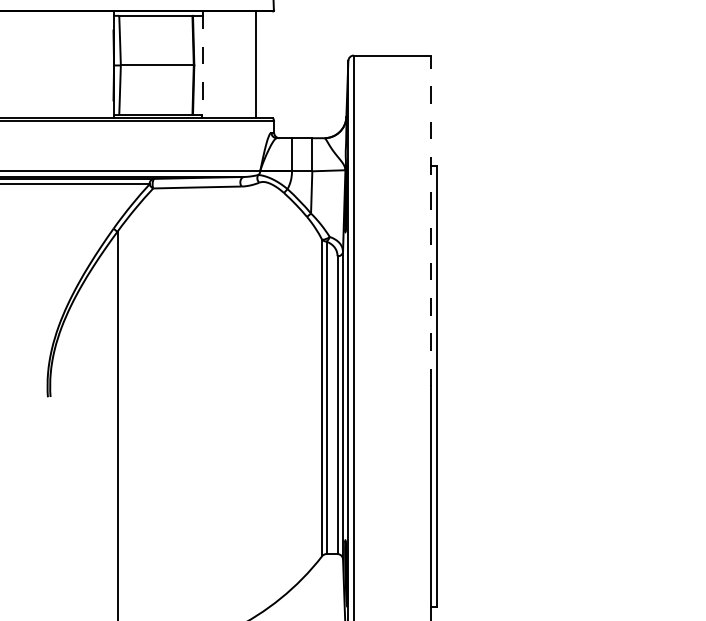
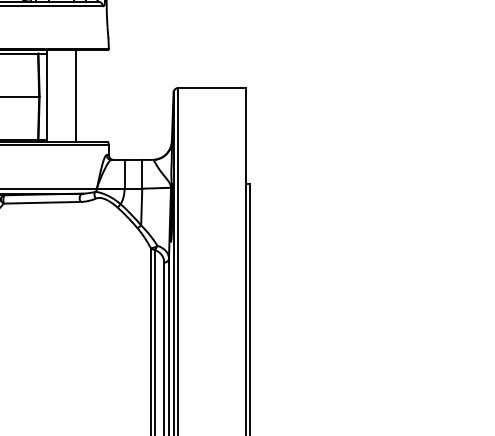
line: (255, 64) -> (75, 95), moved
line: (202, 65) -> (46, 96), dashed -> solid
line: (431, 220) -> (245, 231), dashed -> solid

